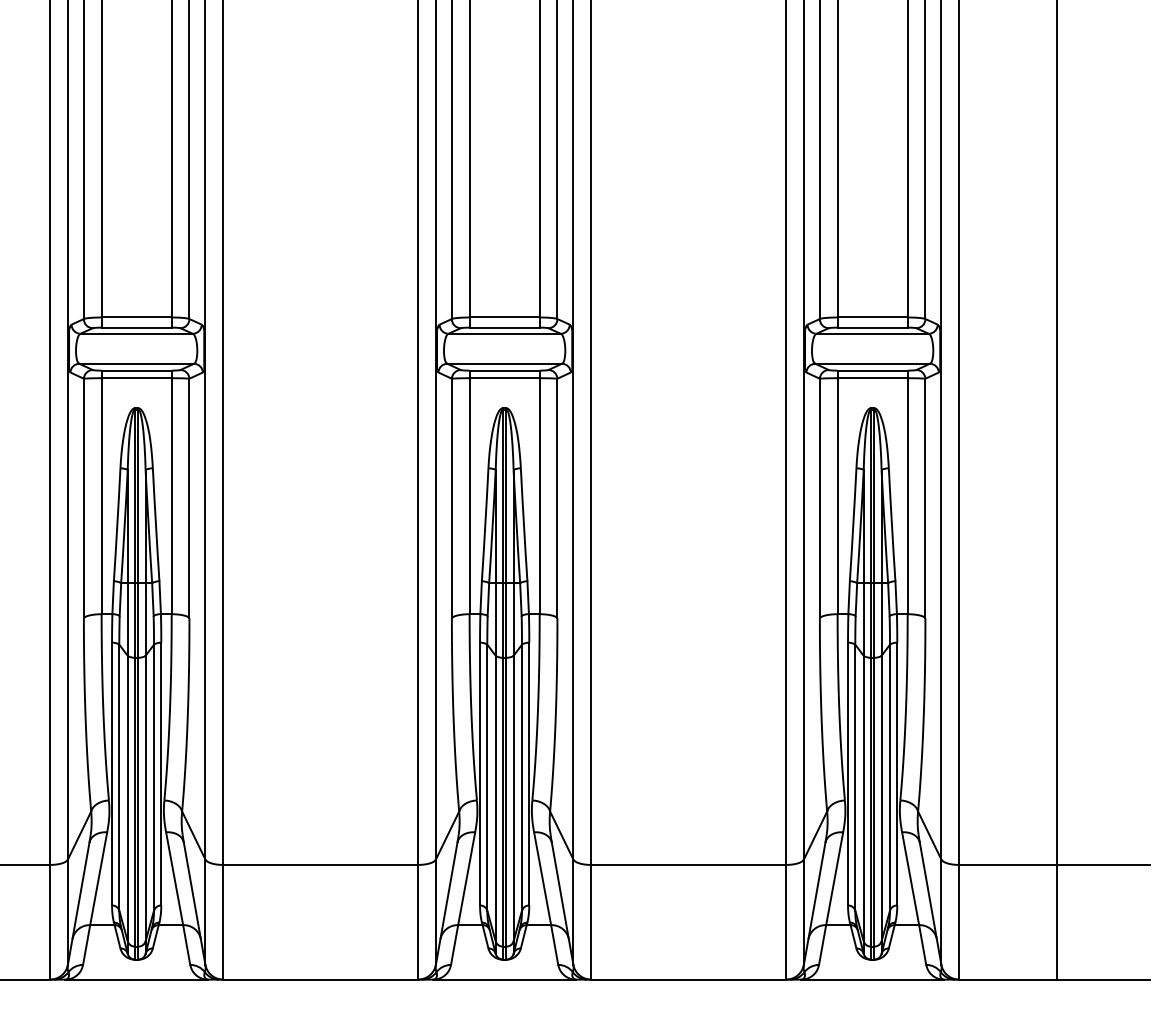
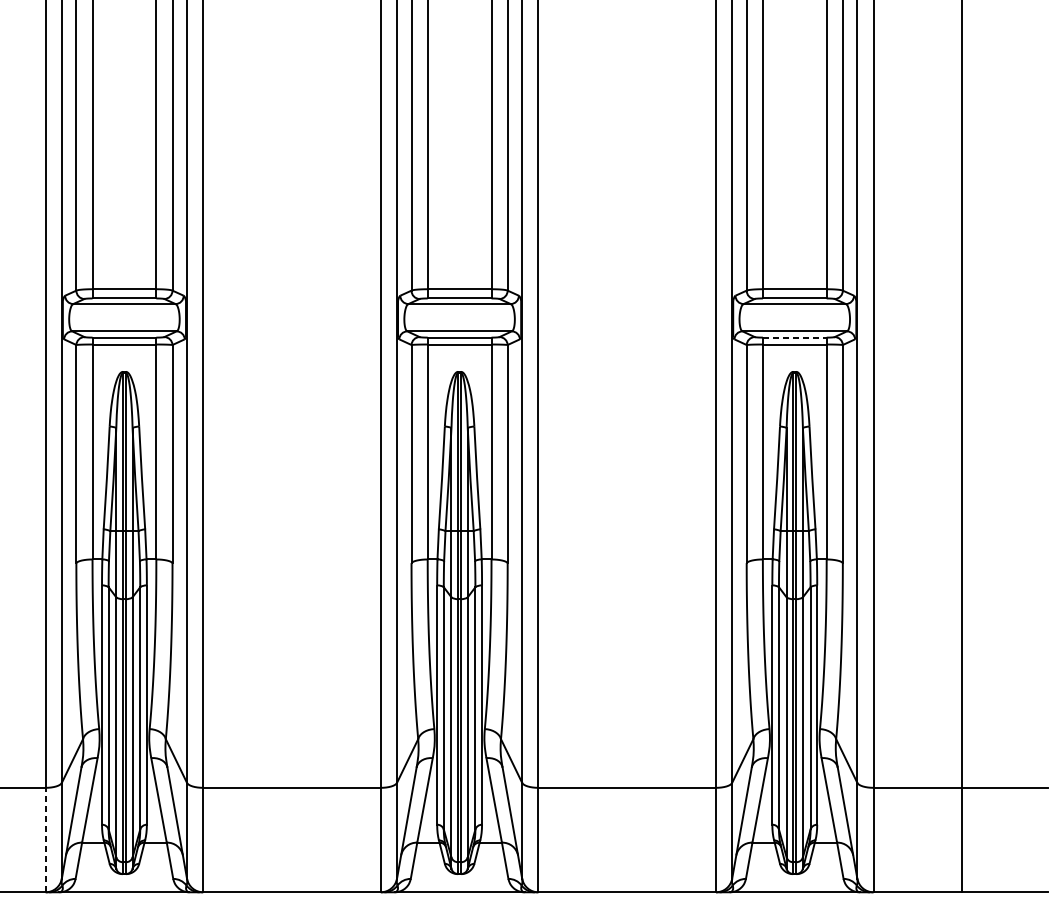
line: (873, 370) -> (795, 337), solid -> dashed
line: (50, 921) -> (45, 839), solid -> dashed

